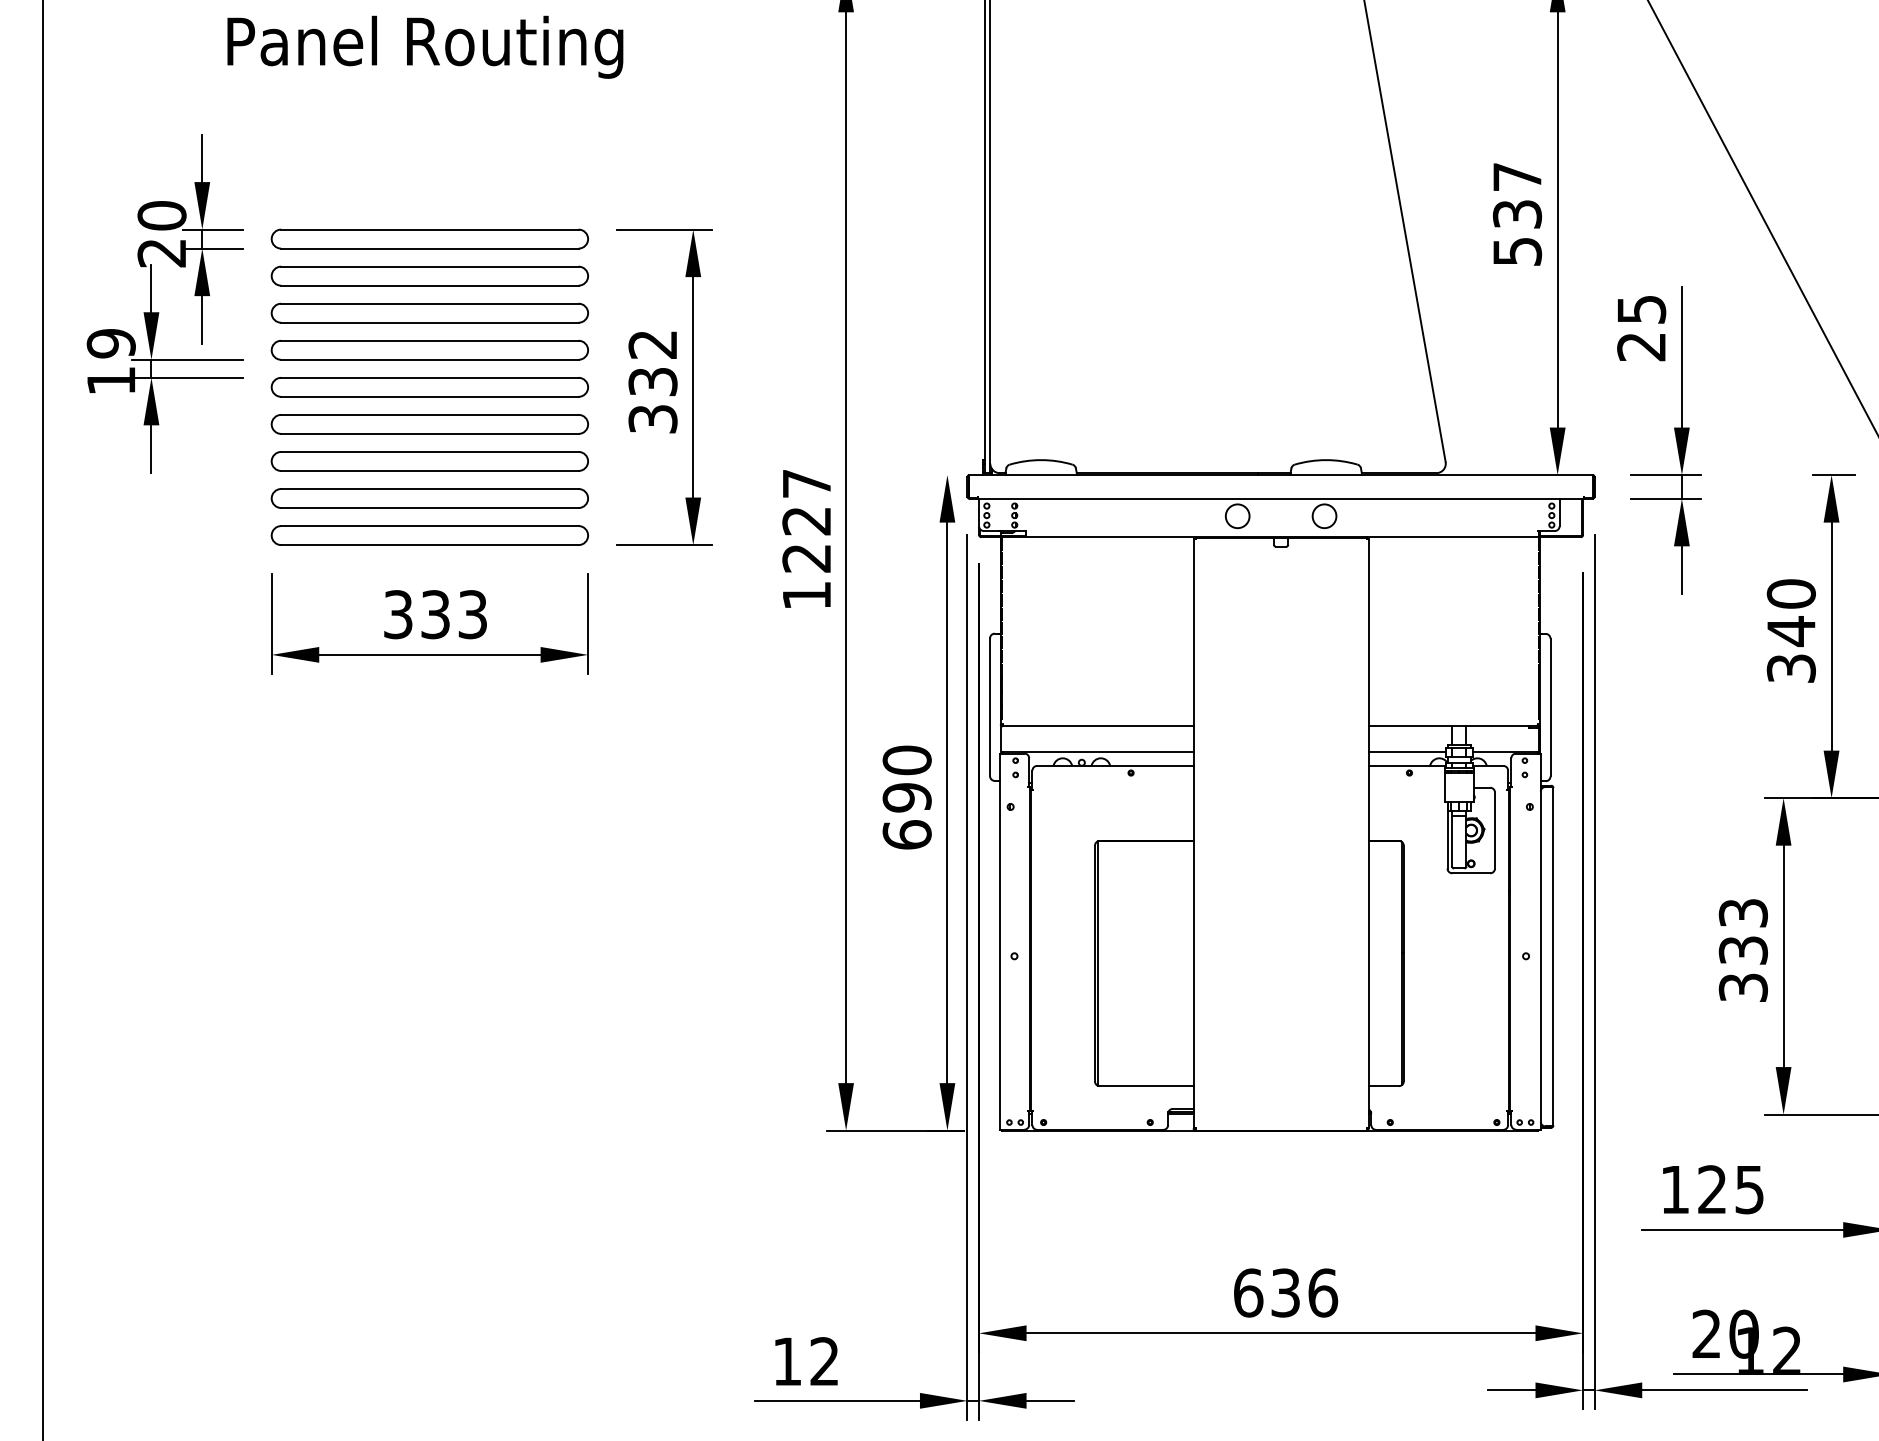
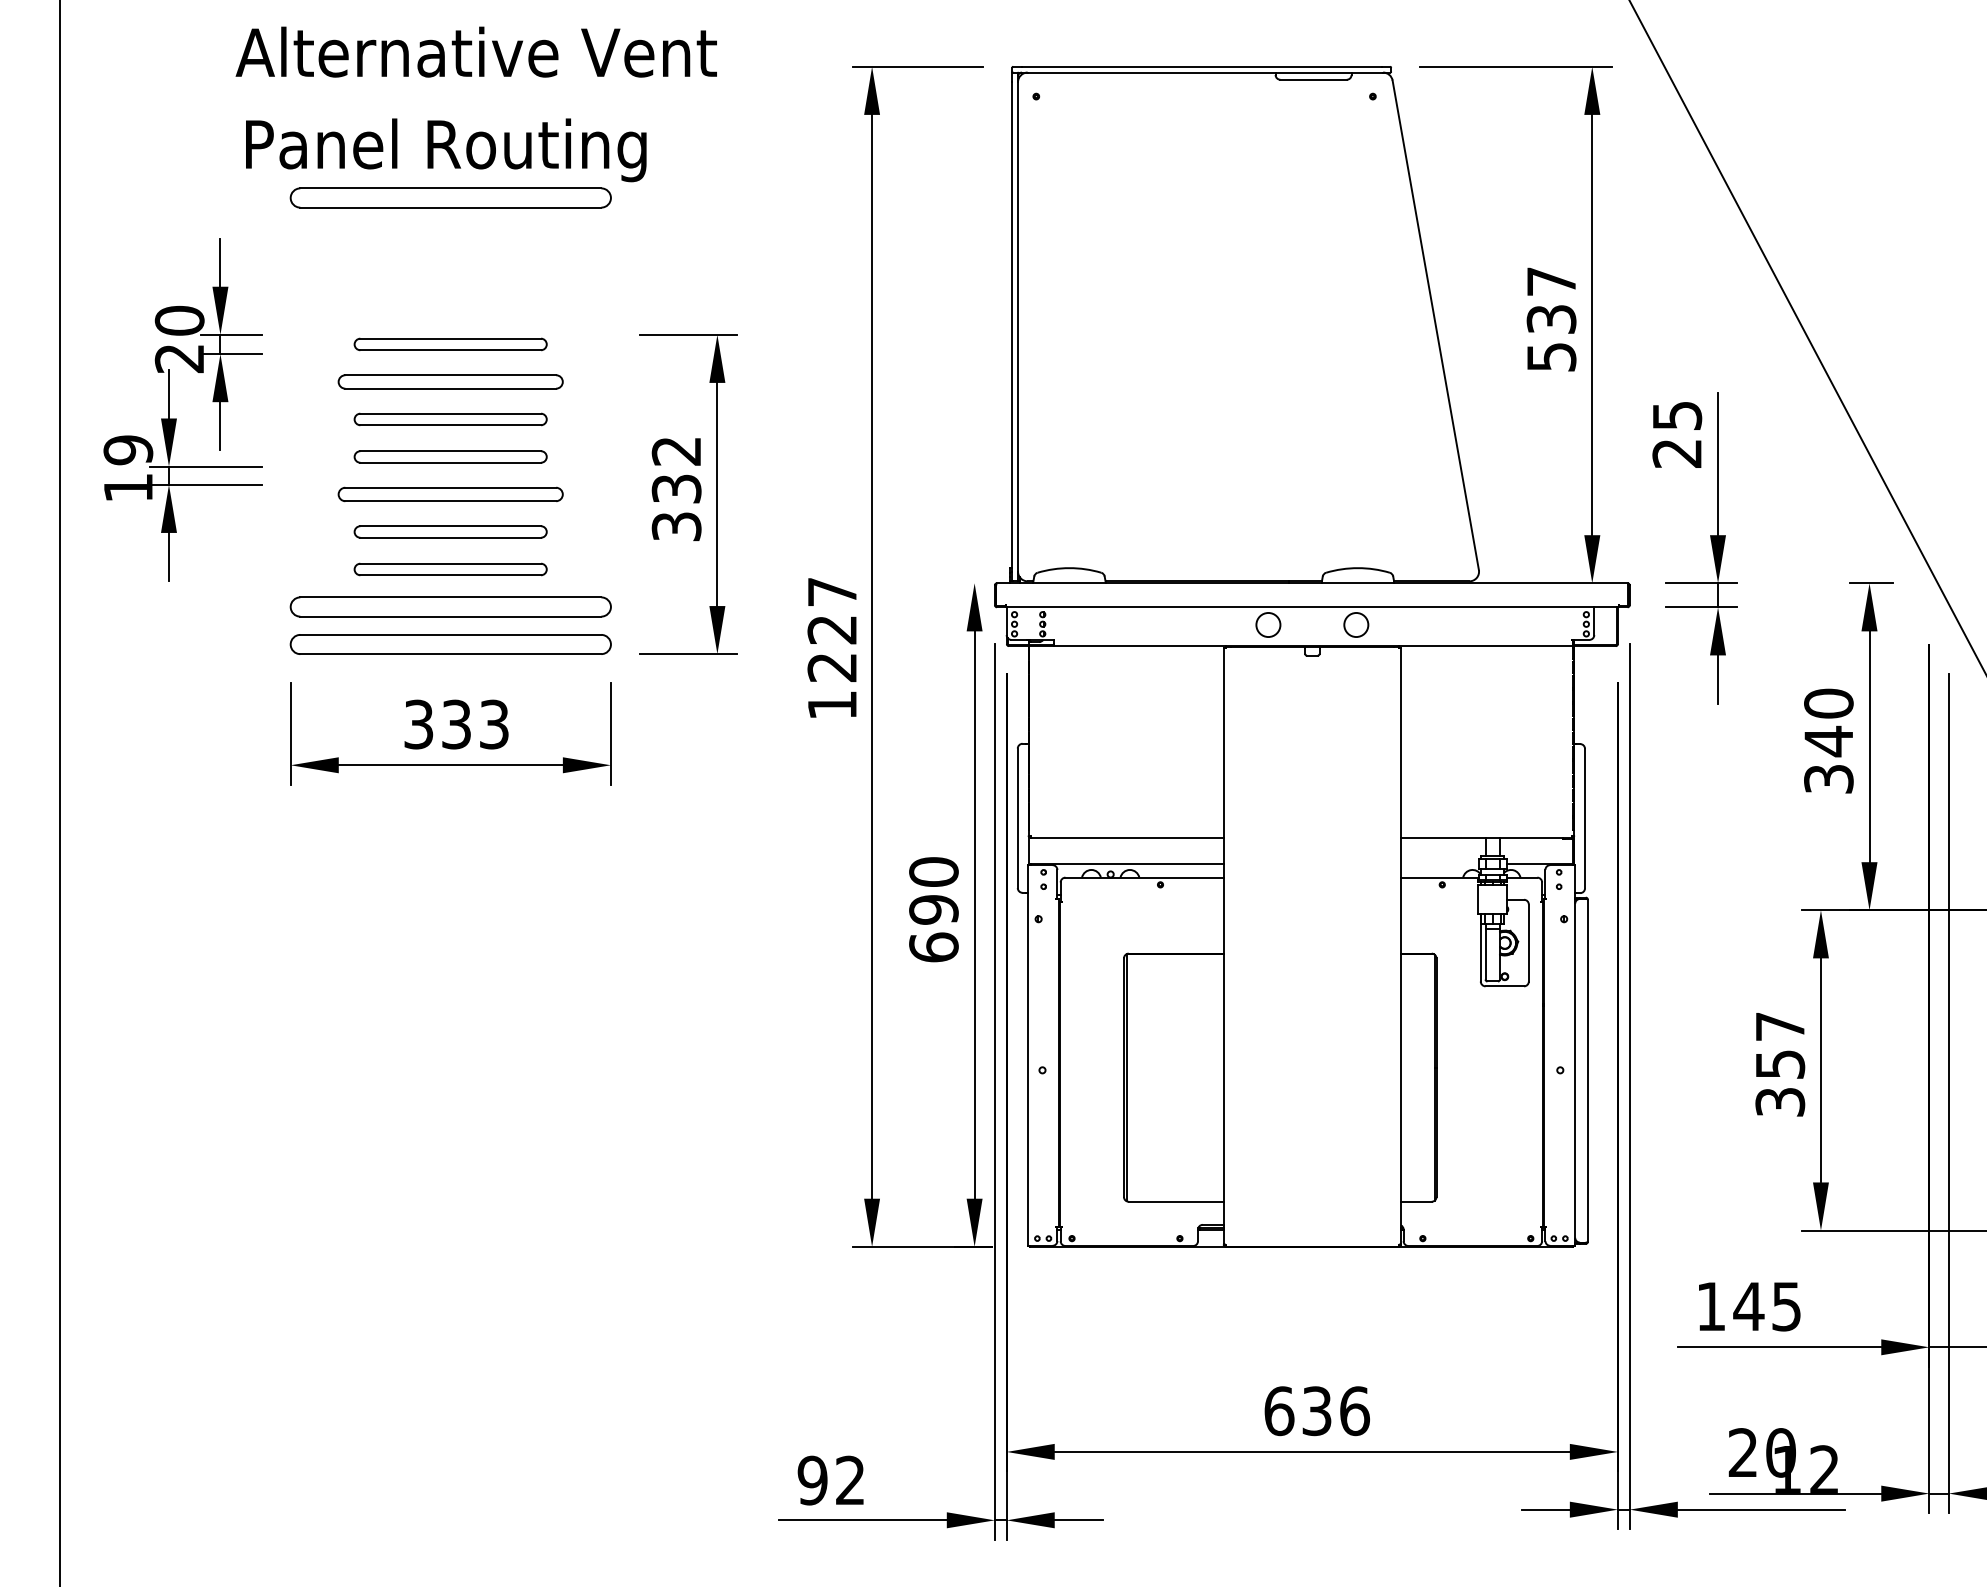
part: (429, 93) -> (450, 197), added
part: (429, 239) -> (450, 344), size x0.6
part: (429, 275) -> (450, 381), size x0.7
part: (429, 313) -> (450, 419), size x0.6
part: (429, 349) -> (450, 456), size x0.6
part: (429, 387) -> (450, 494), size x0.7
part: (429, 423) -> (450, 531), size x0.6
part: (429, 461) -> (450, 569), size x0.6
line: (1406, 752) -> (1439, 864), removed
text: (1743, 931) -> (1780, 1045), 333 -> 357
text: (1712, 1188) -> (1748, 1305), 125 -> 145
text: (787, 1361) -> (812, 1480), 12 -> 92

